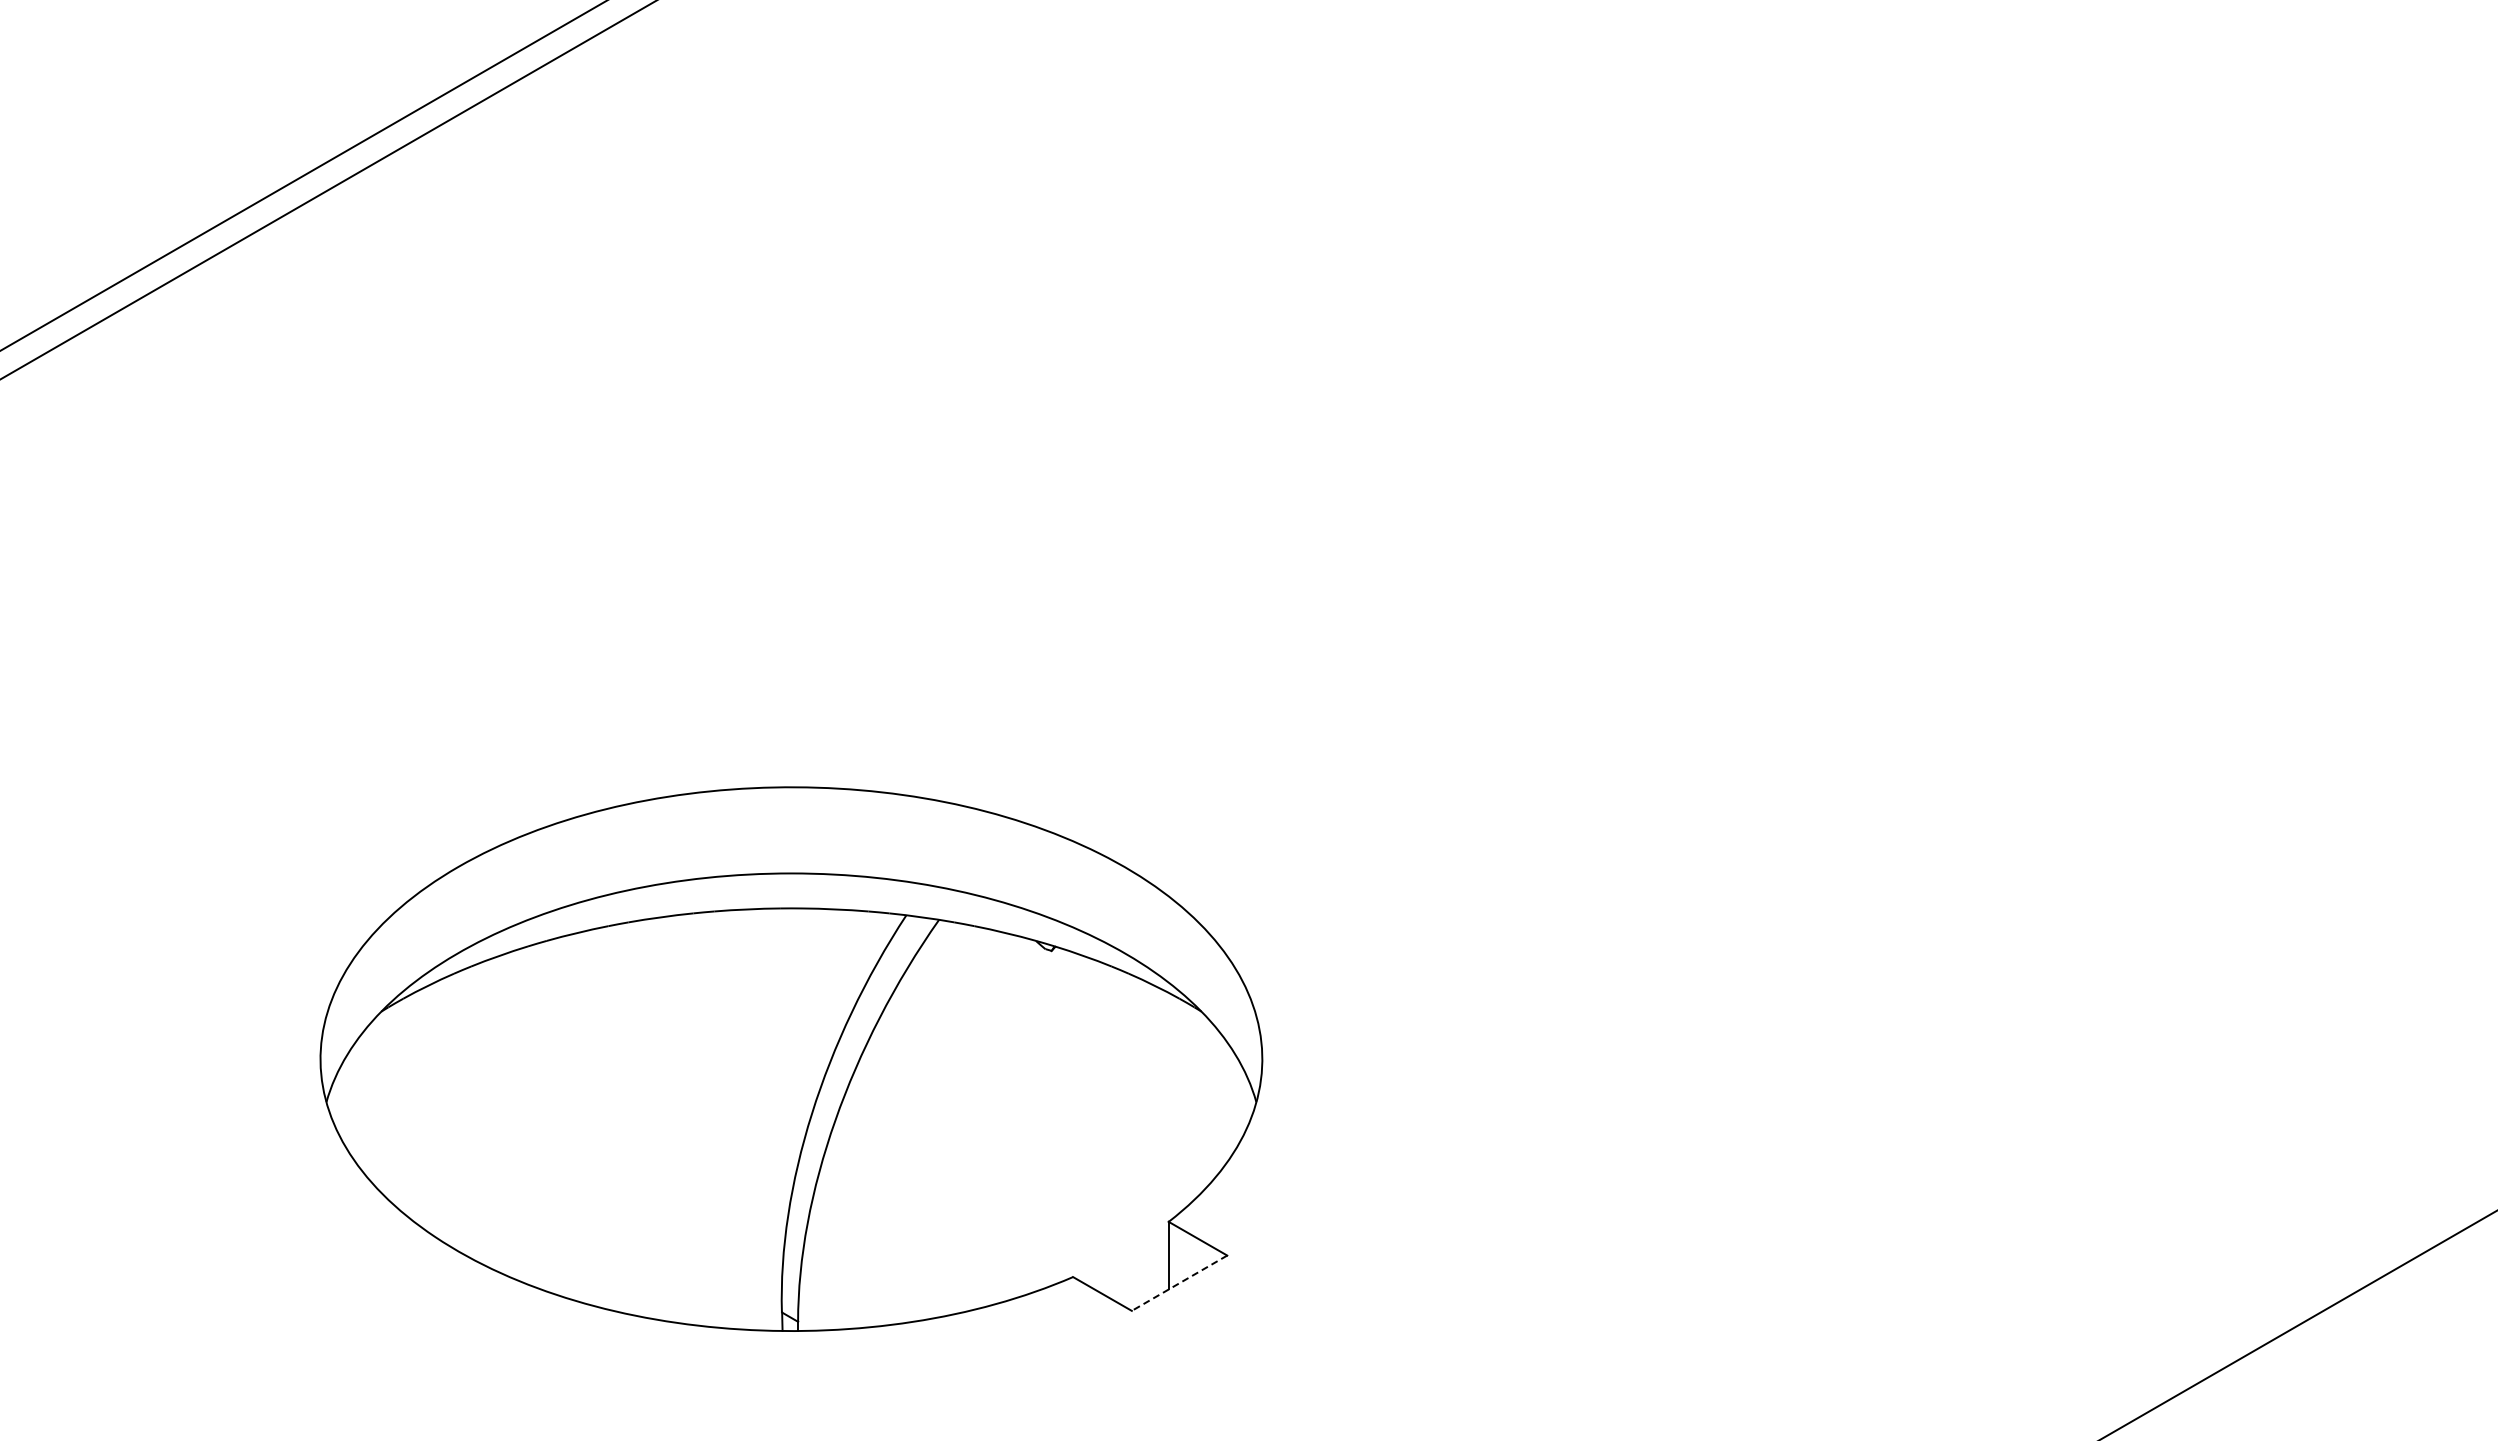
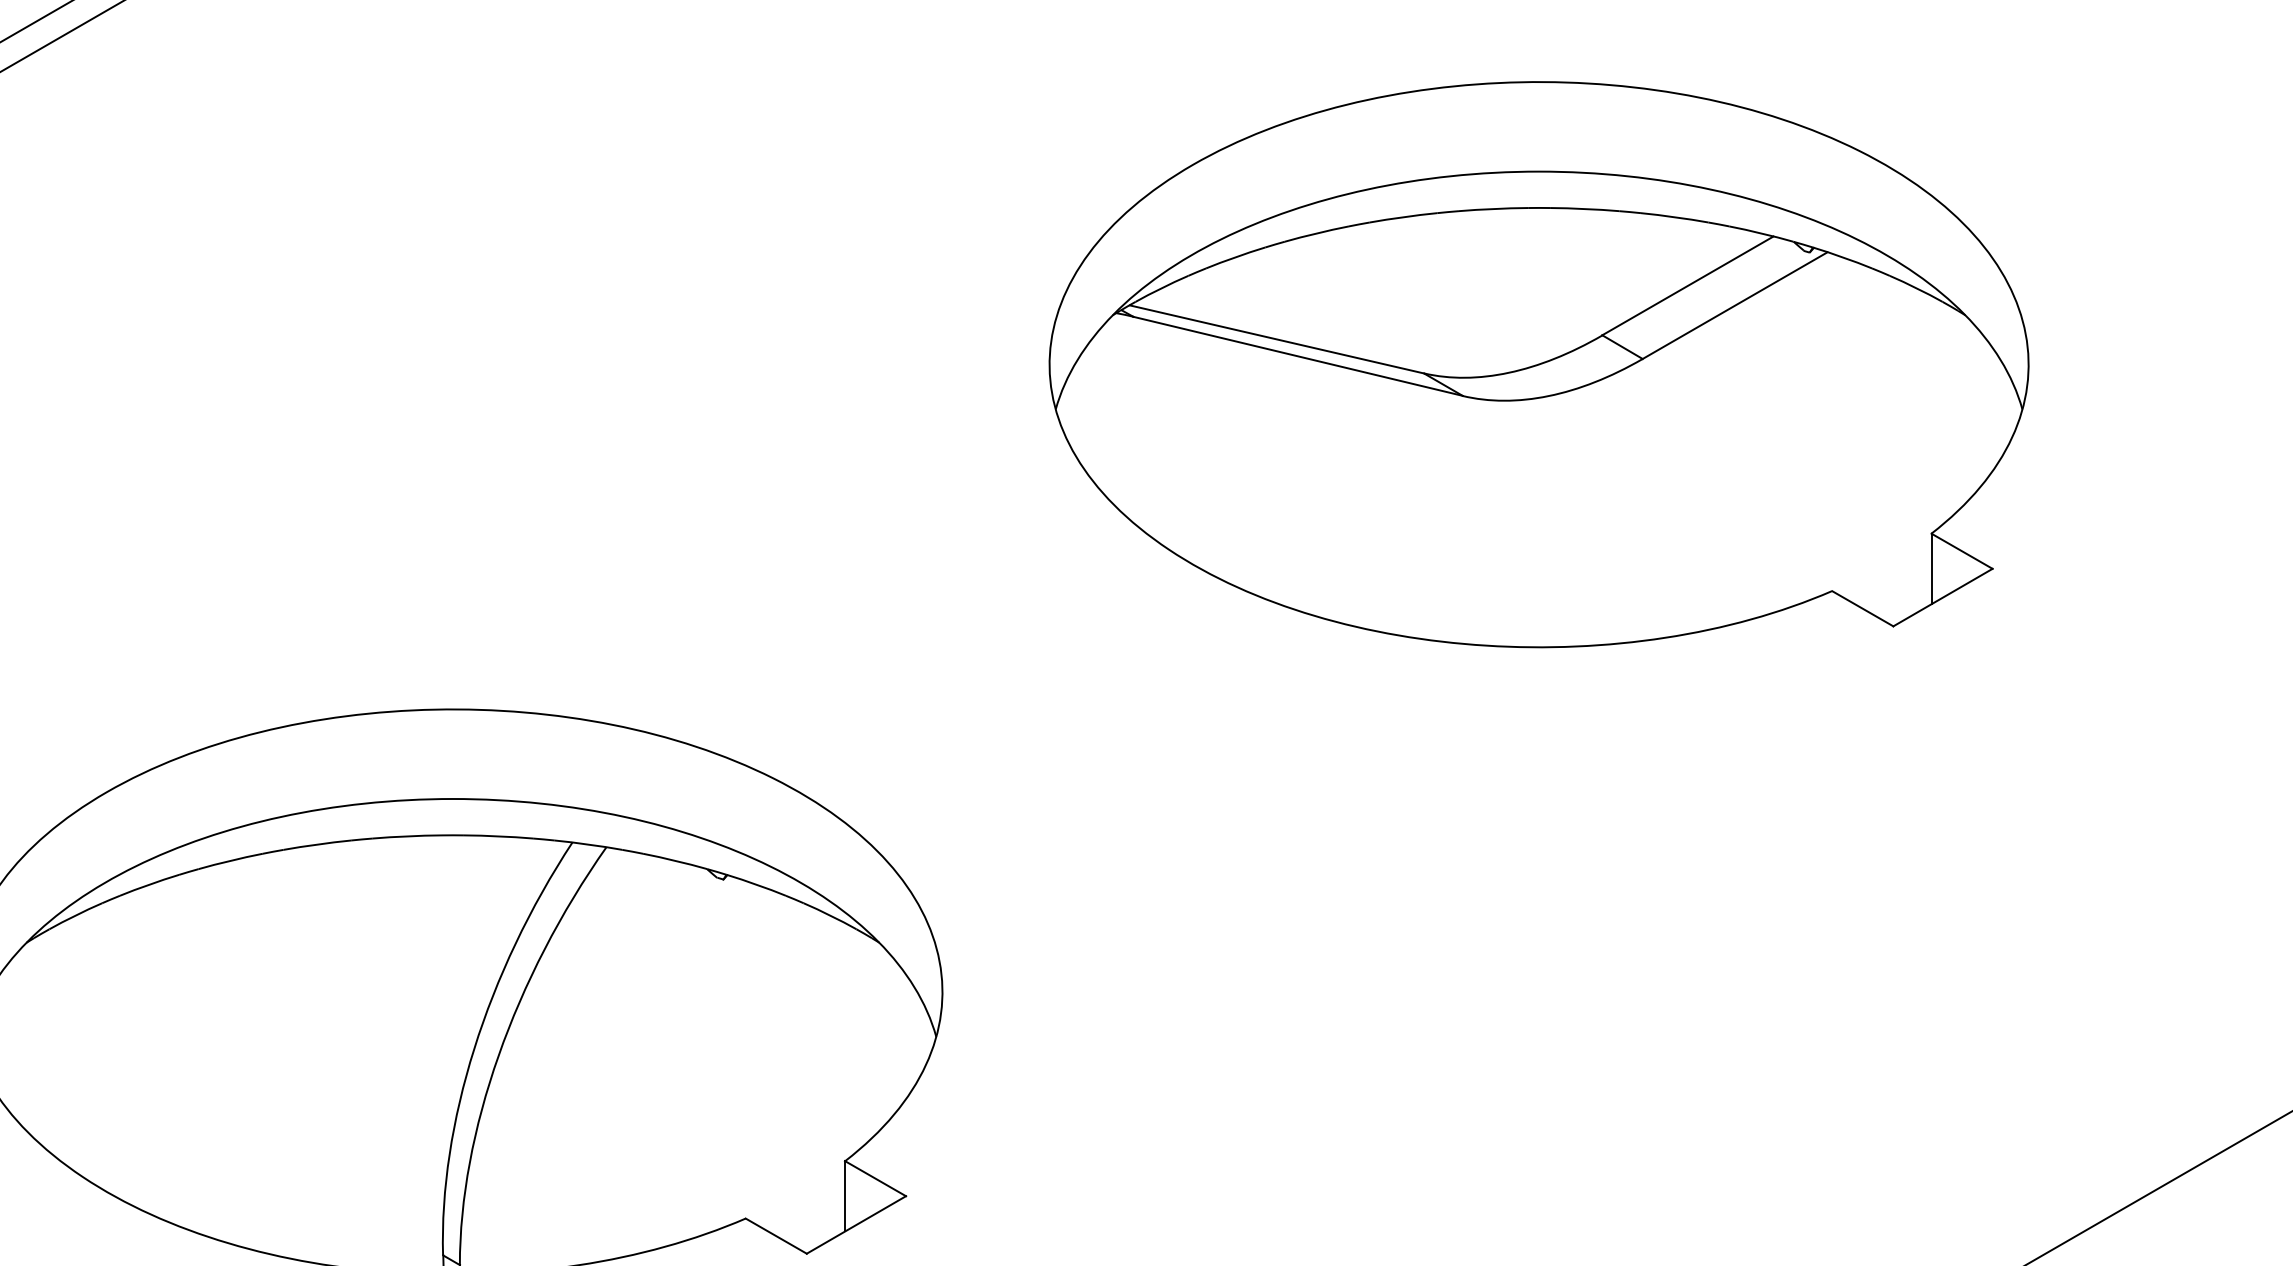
part: (1836, 455) -> (1539, 364), added
line: (1179, 1283) -> (856, 1225), dashed -> solid

